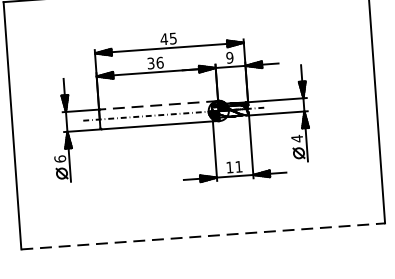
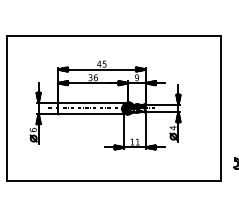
line: (159, 105) -> (93, 102), dashed -> solid
line: (204, 236) -> (114, 181), dashed -> solid

